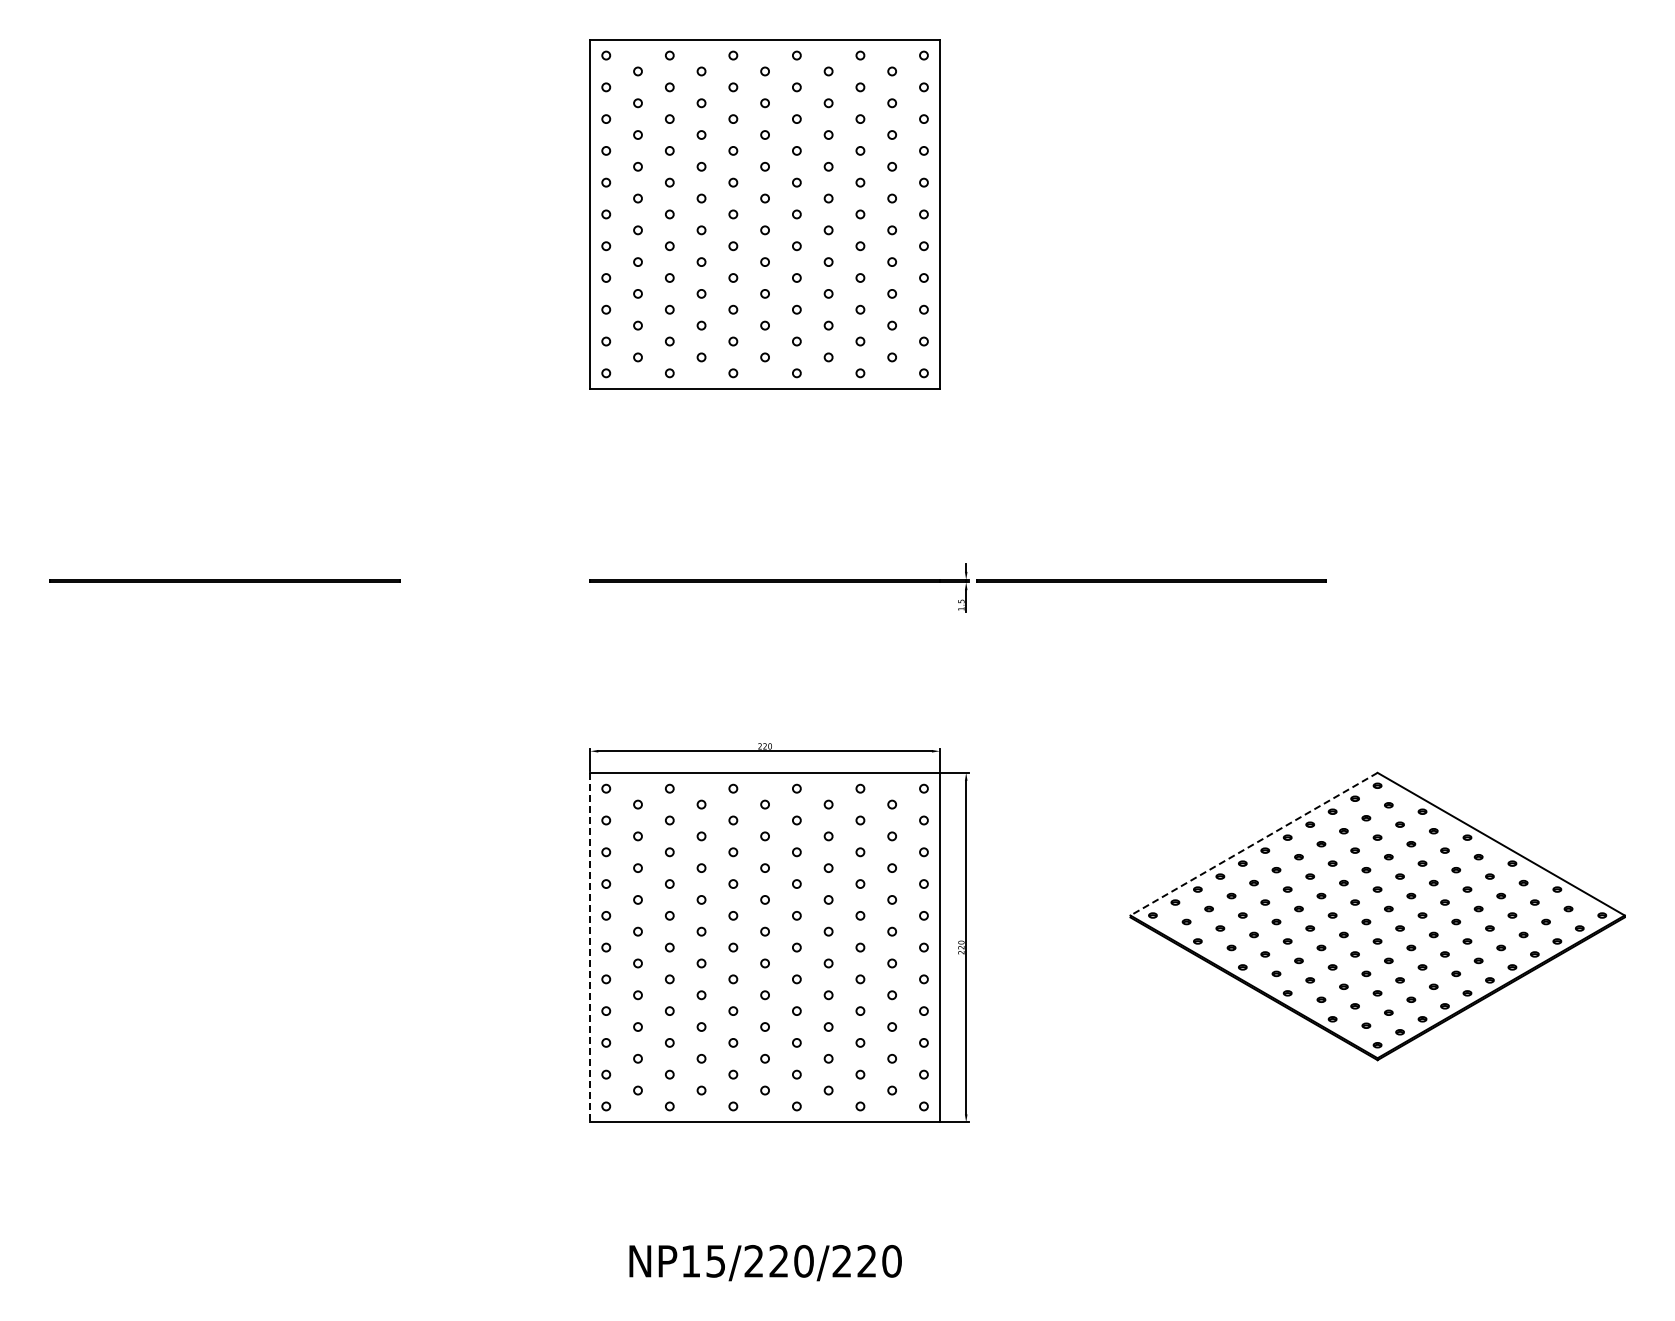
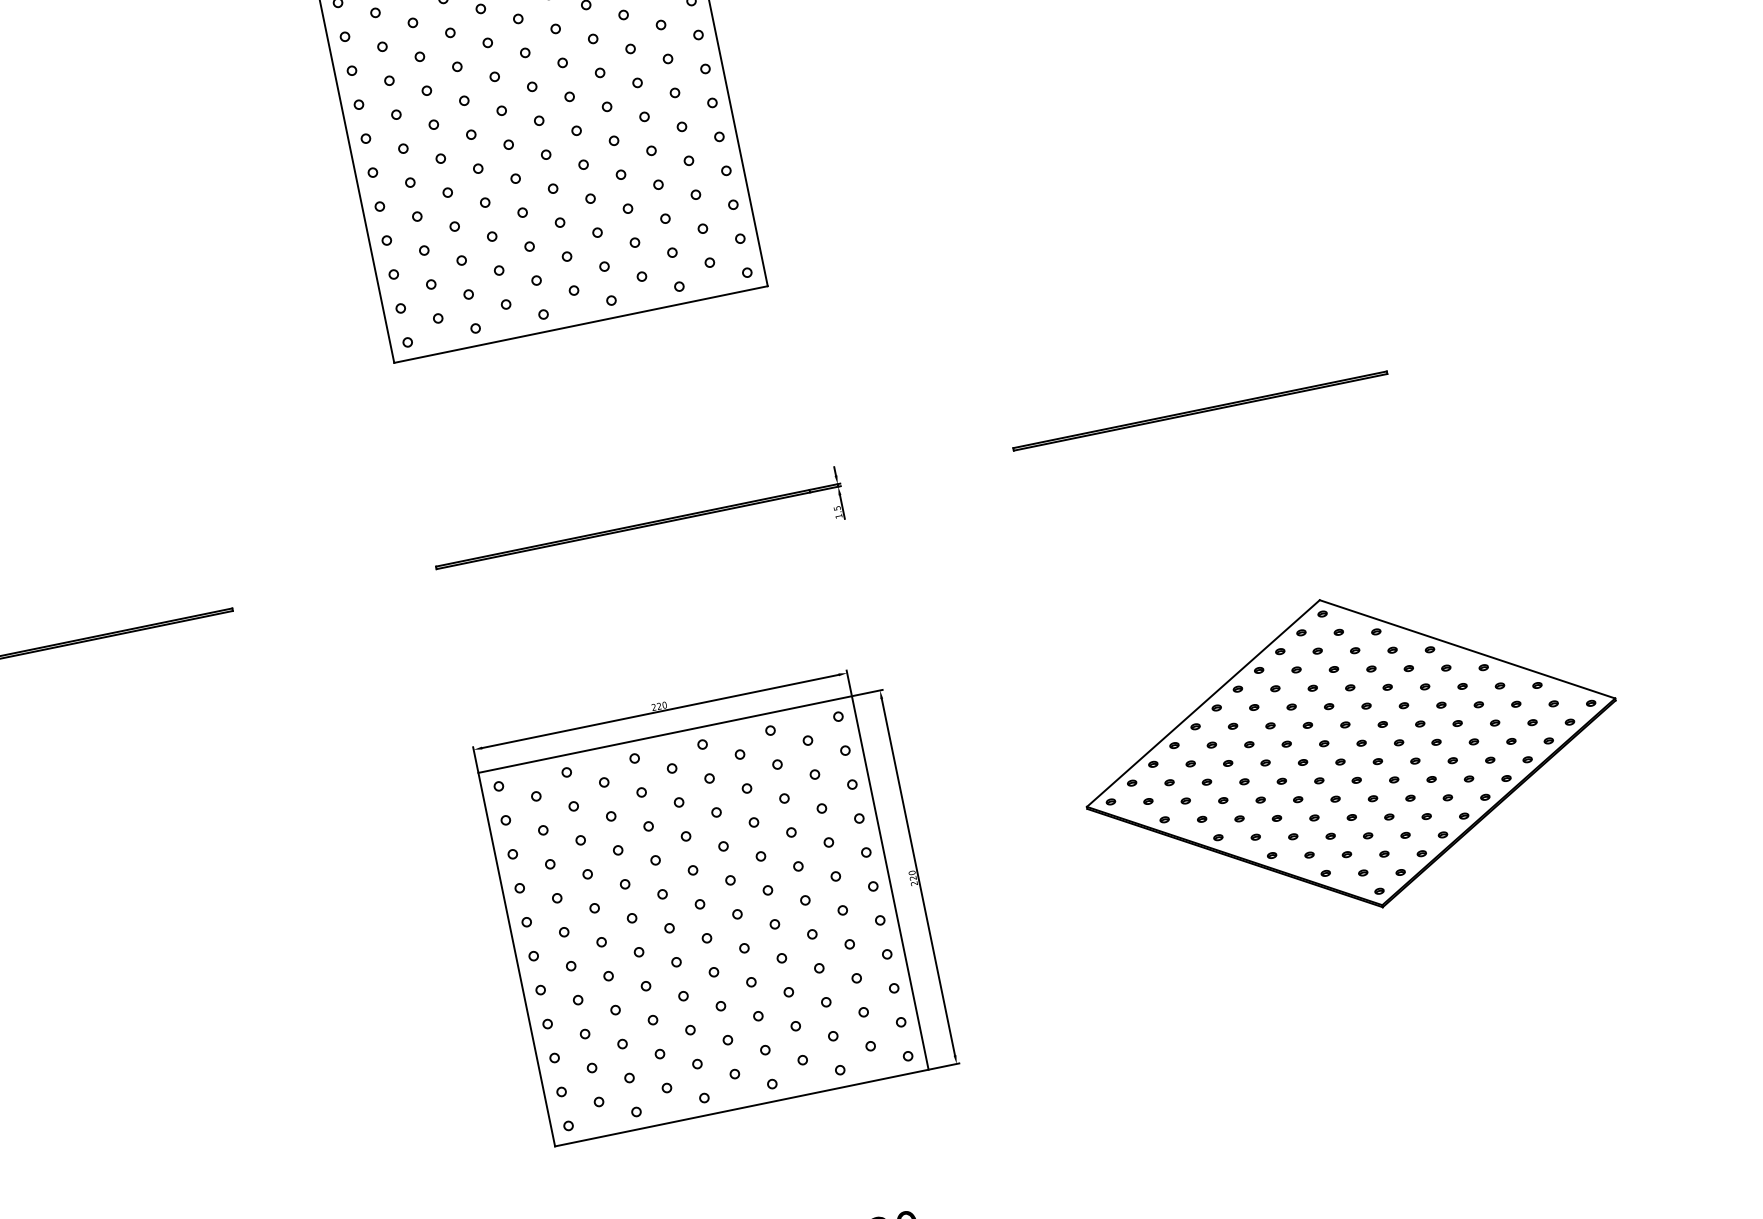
line: (1151, 580) -> (1200, 410), moved
line: (1254, 844) -> (1203, 703), dashed -> solid
line: (590, 947) -> (516, 959), dashed -> solid

